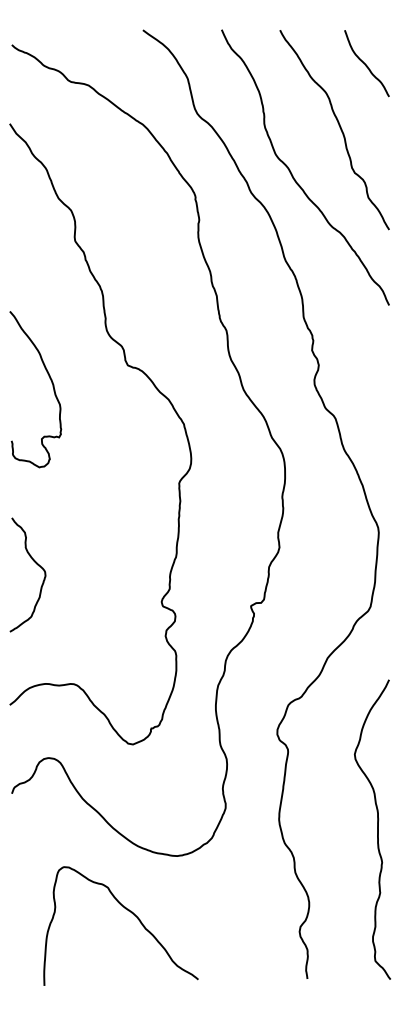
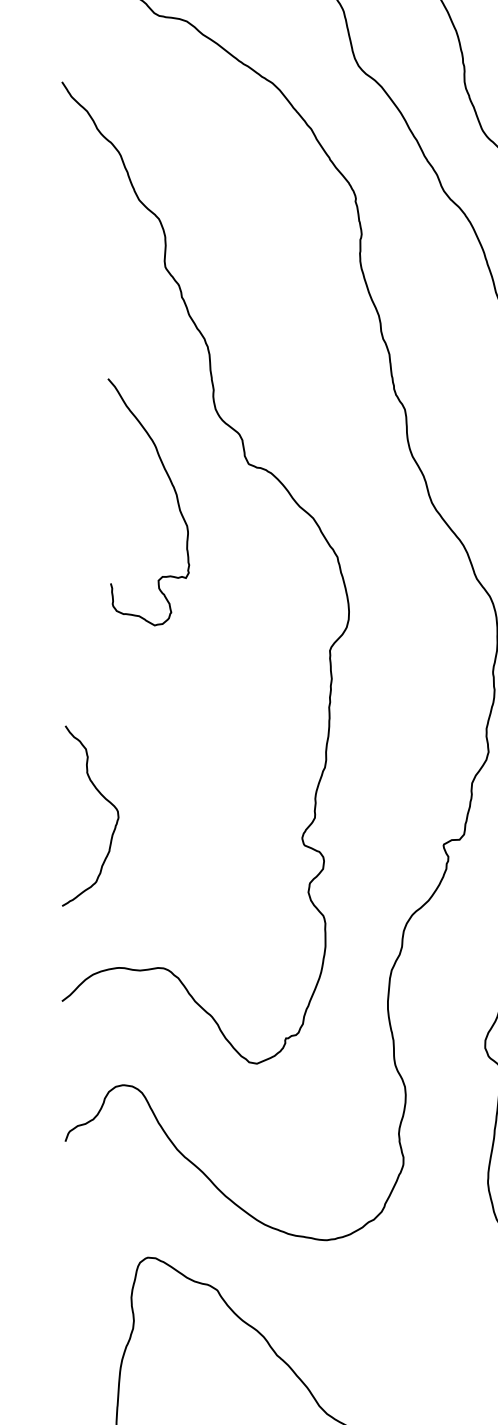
curve: (51, 383) -> (173, 492), moved
curve: (36, 564) -> (104, 799), moved

